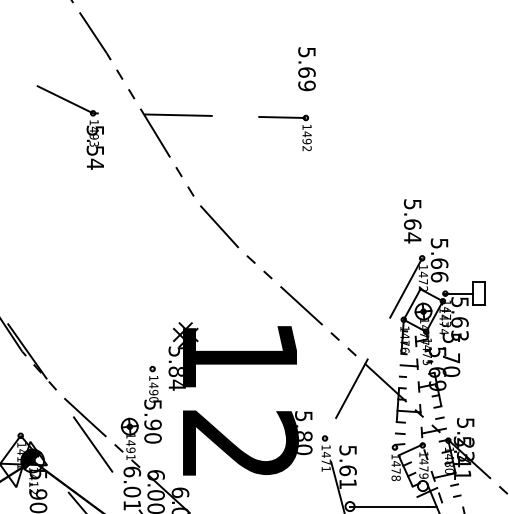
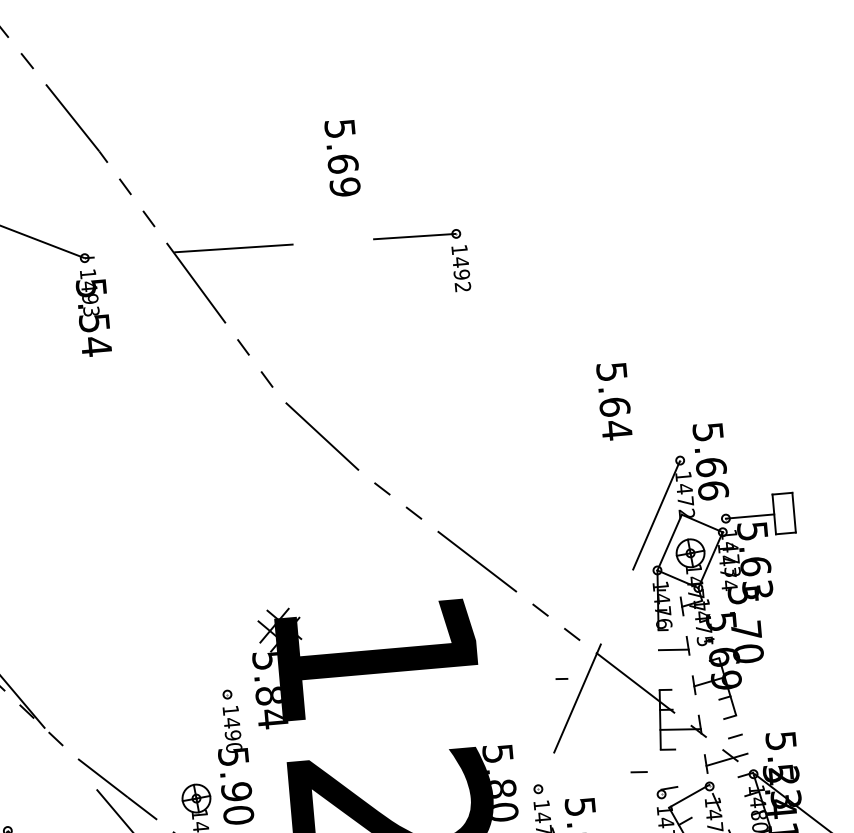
text: (306, 69) -> (341, 158), moved
text: (412, 221) -> (614, 401), moved
line: (402, 376) -> (561, 678), moved
line: (400, 433) -> (639, 771), moved

